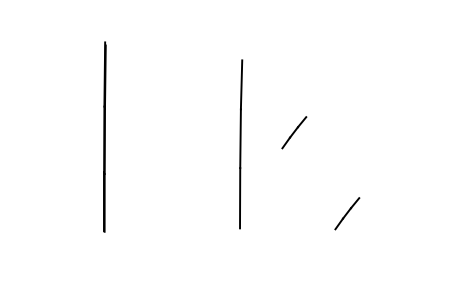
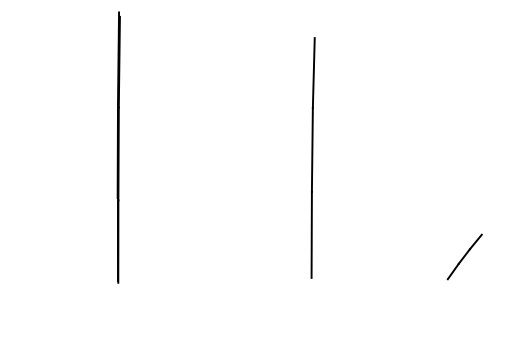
line: (294, 132) -> (389, 141), removed

